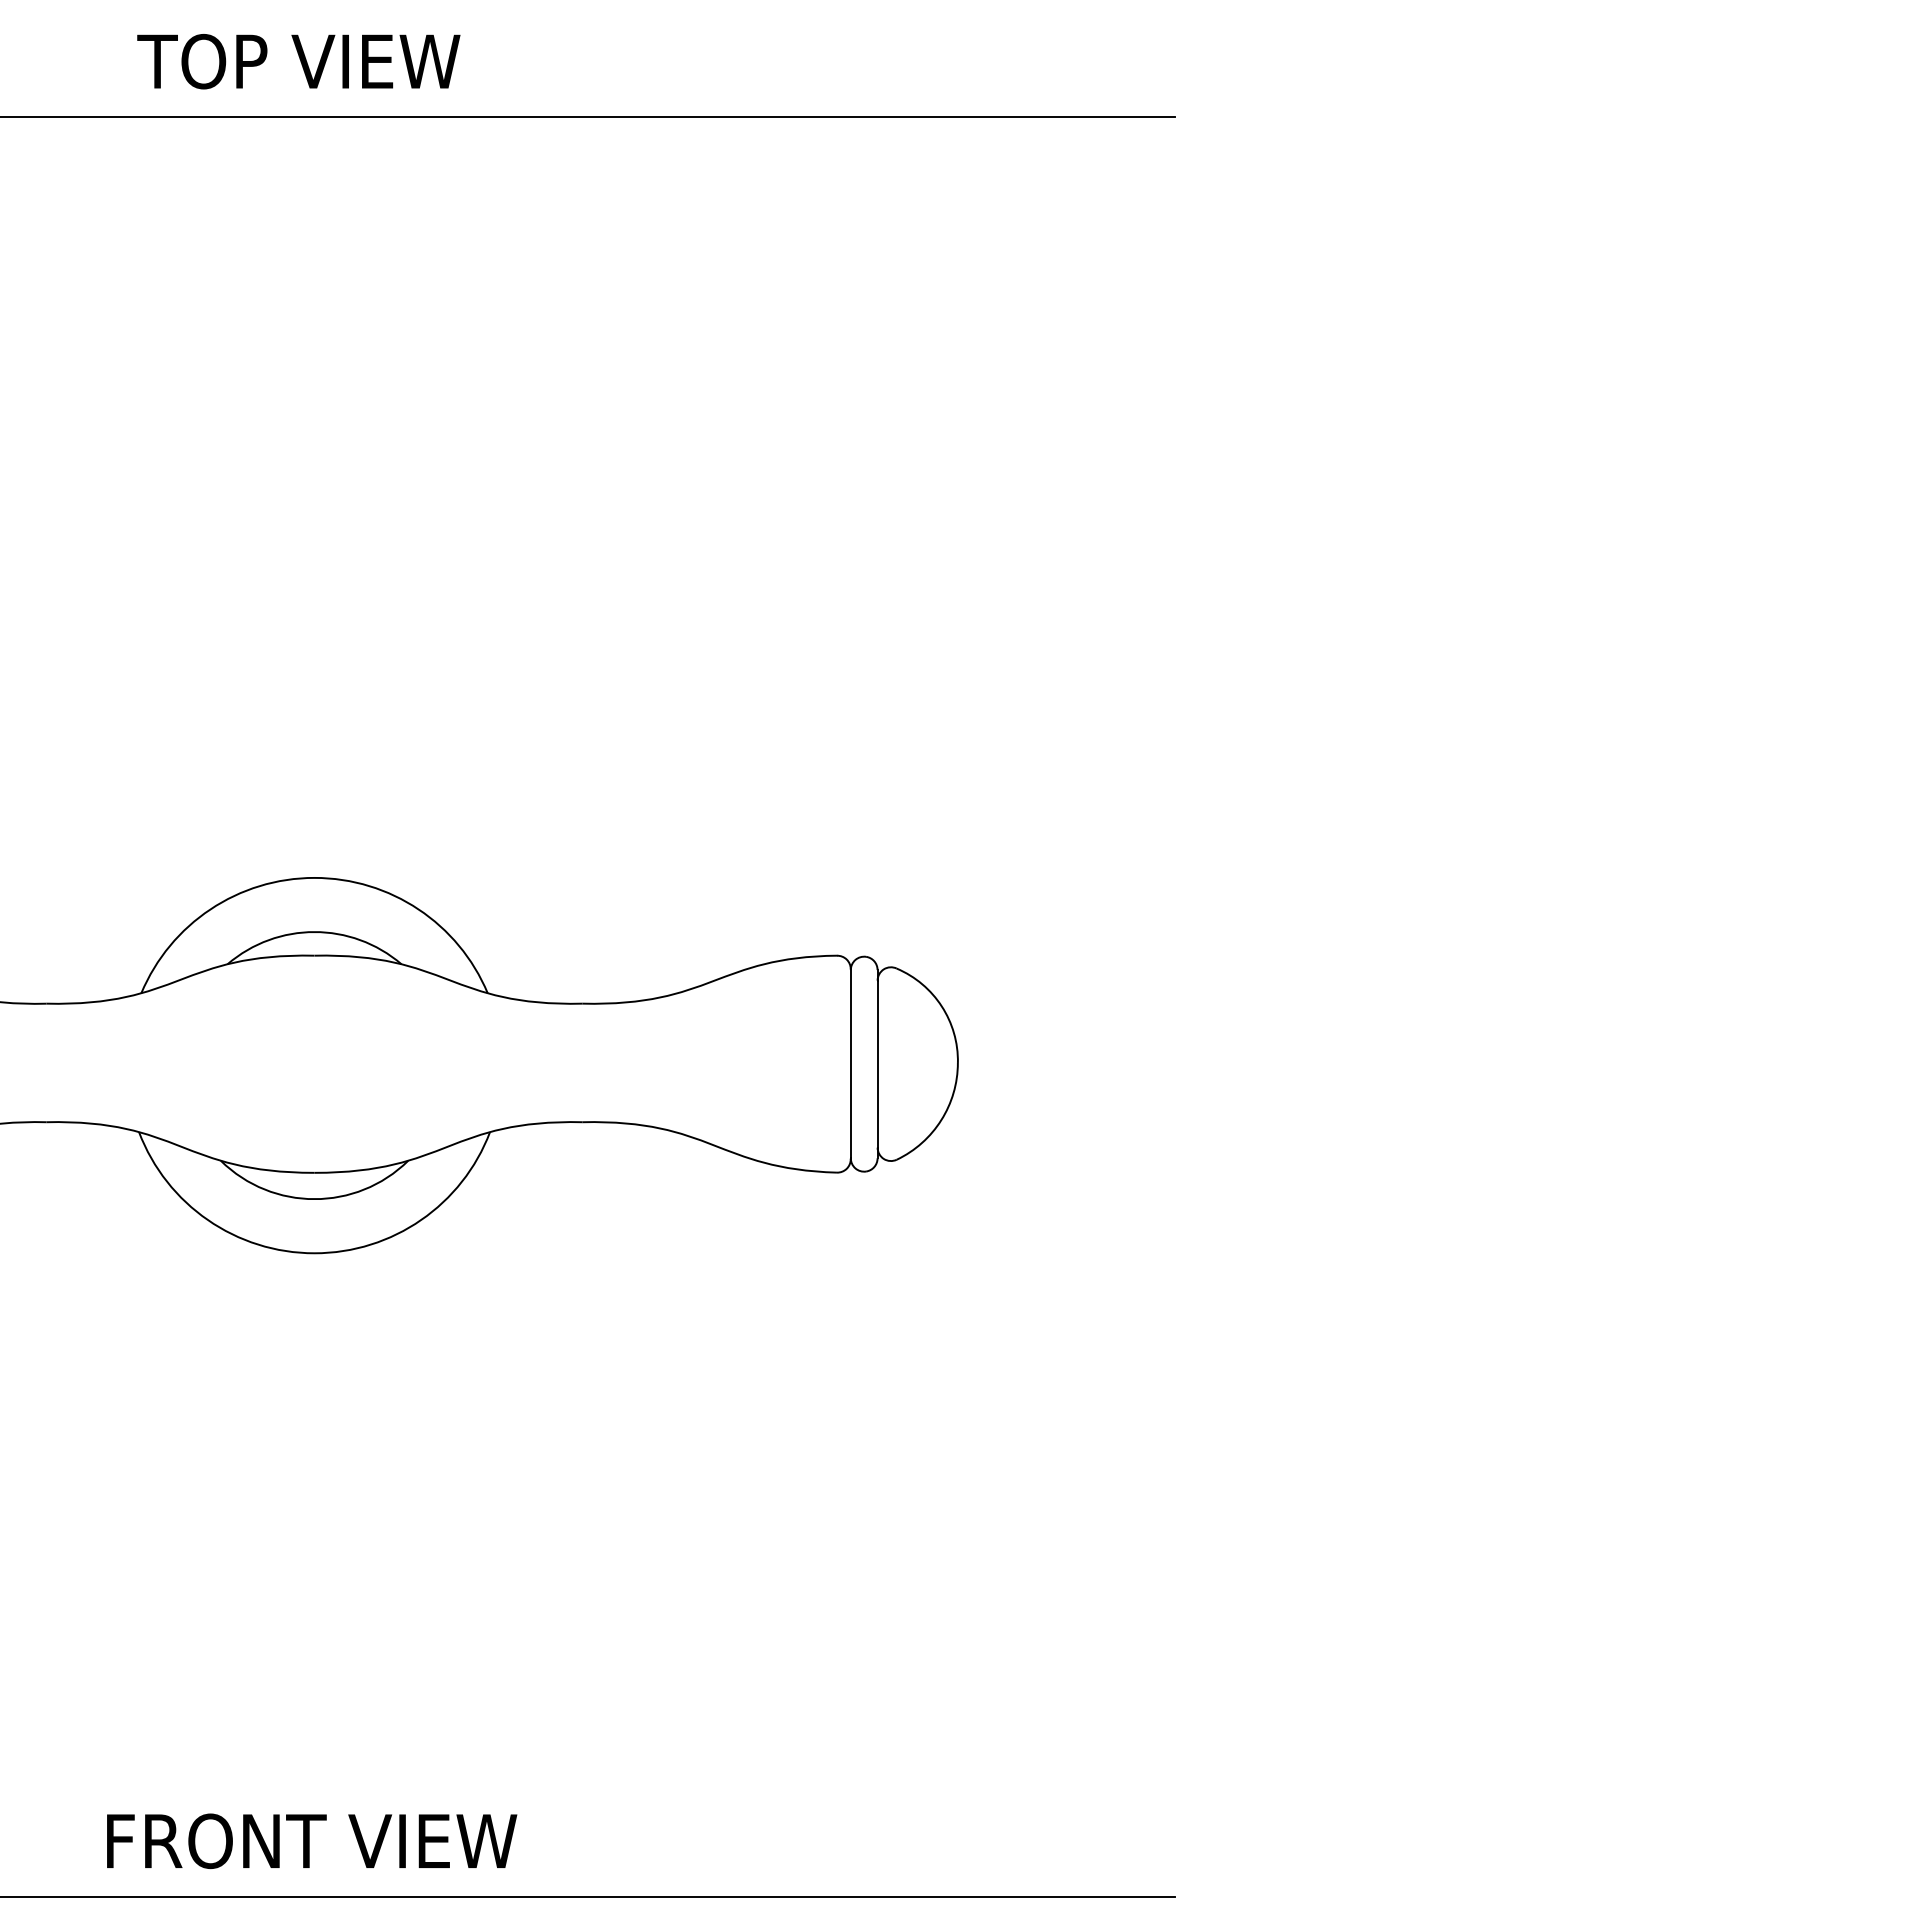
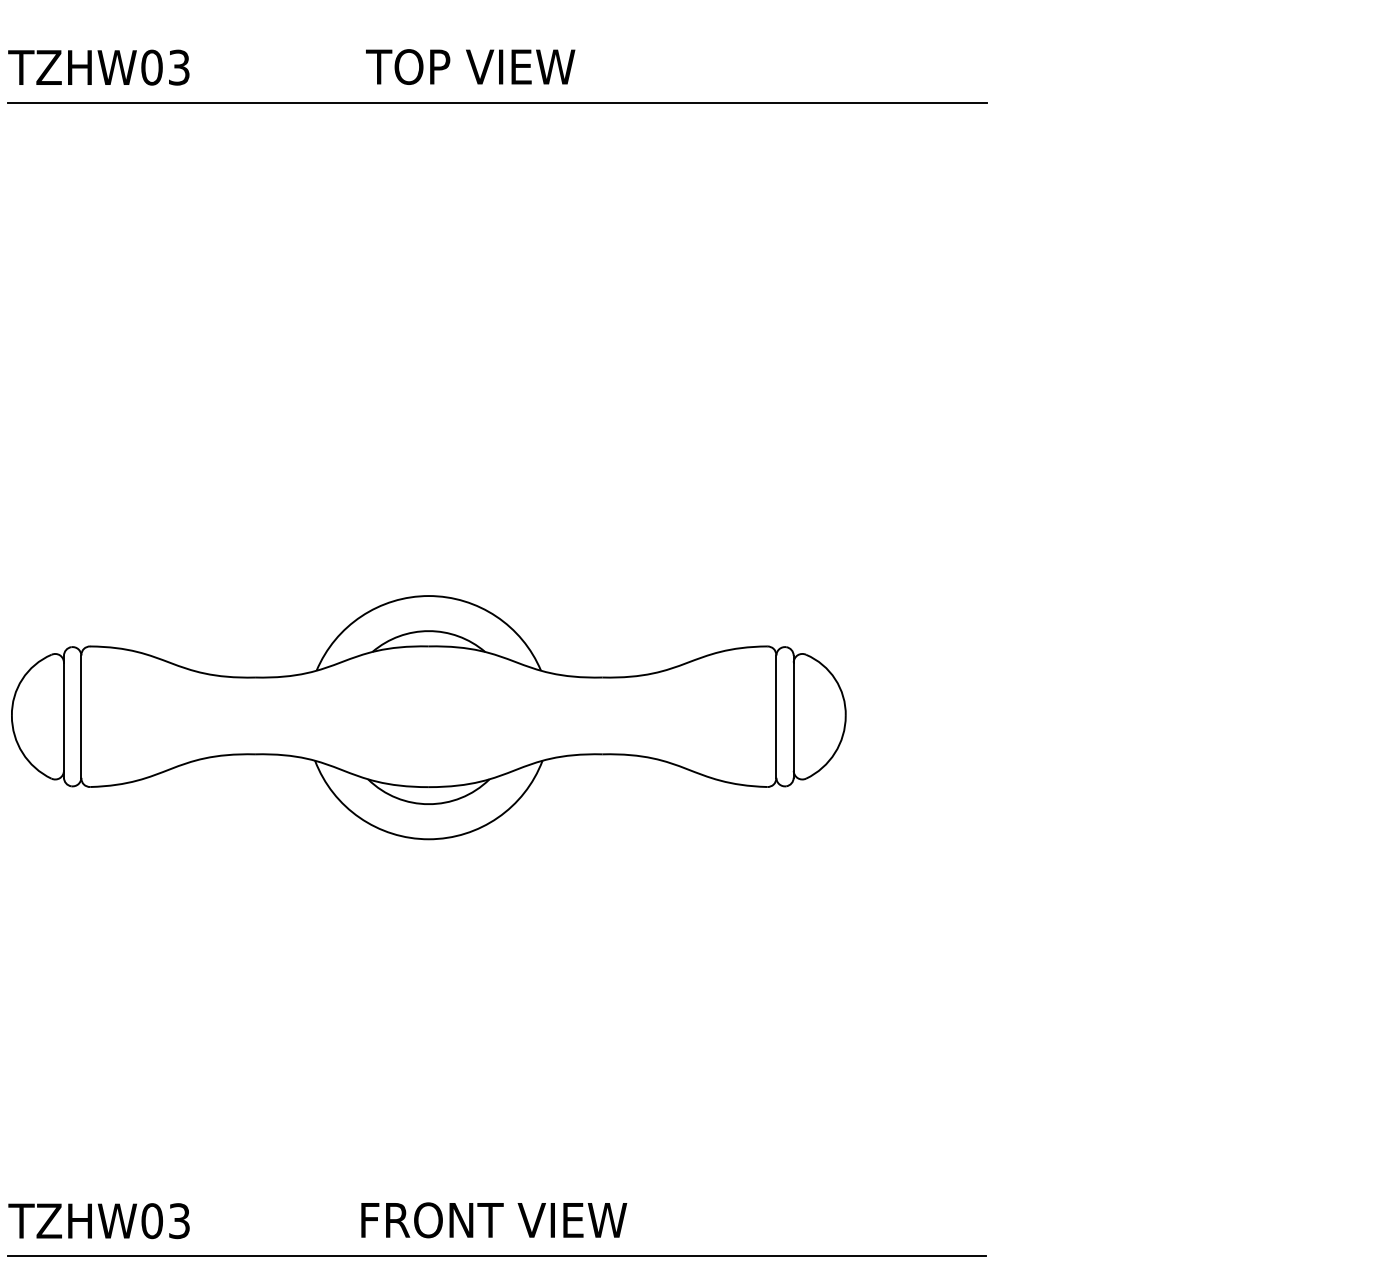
text: (298, 60) -> (470, 66), moved
text: (312, 1841) -> (494, 1220), moved

